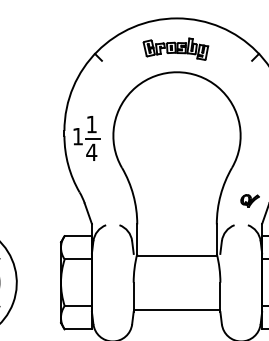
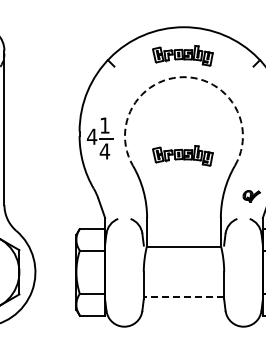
arc: (176, 72) -> (183, 77), solid -> dashed
text: (77, 136) -> (91, 136), 1 -> 4
part: (175, 156) -> (182, 155), added
line: (176, 309) -> (183, 297), solid -> dashed

